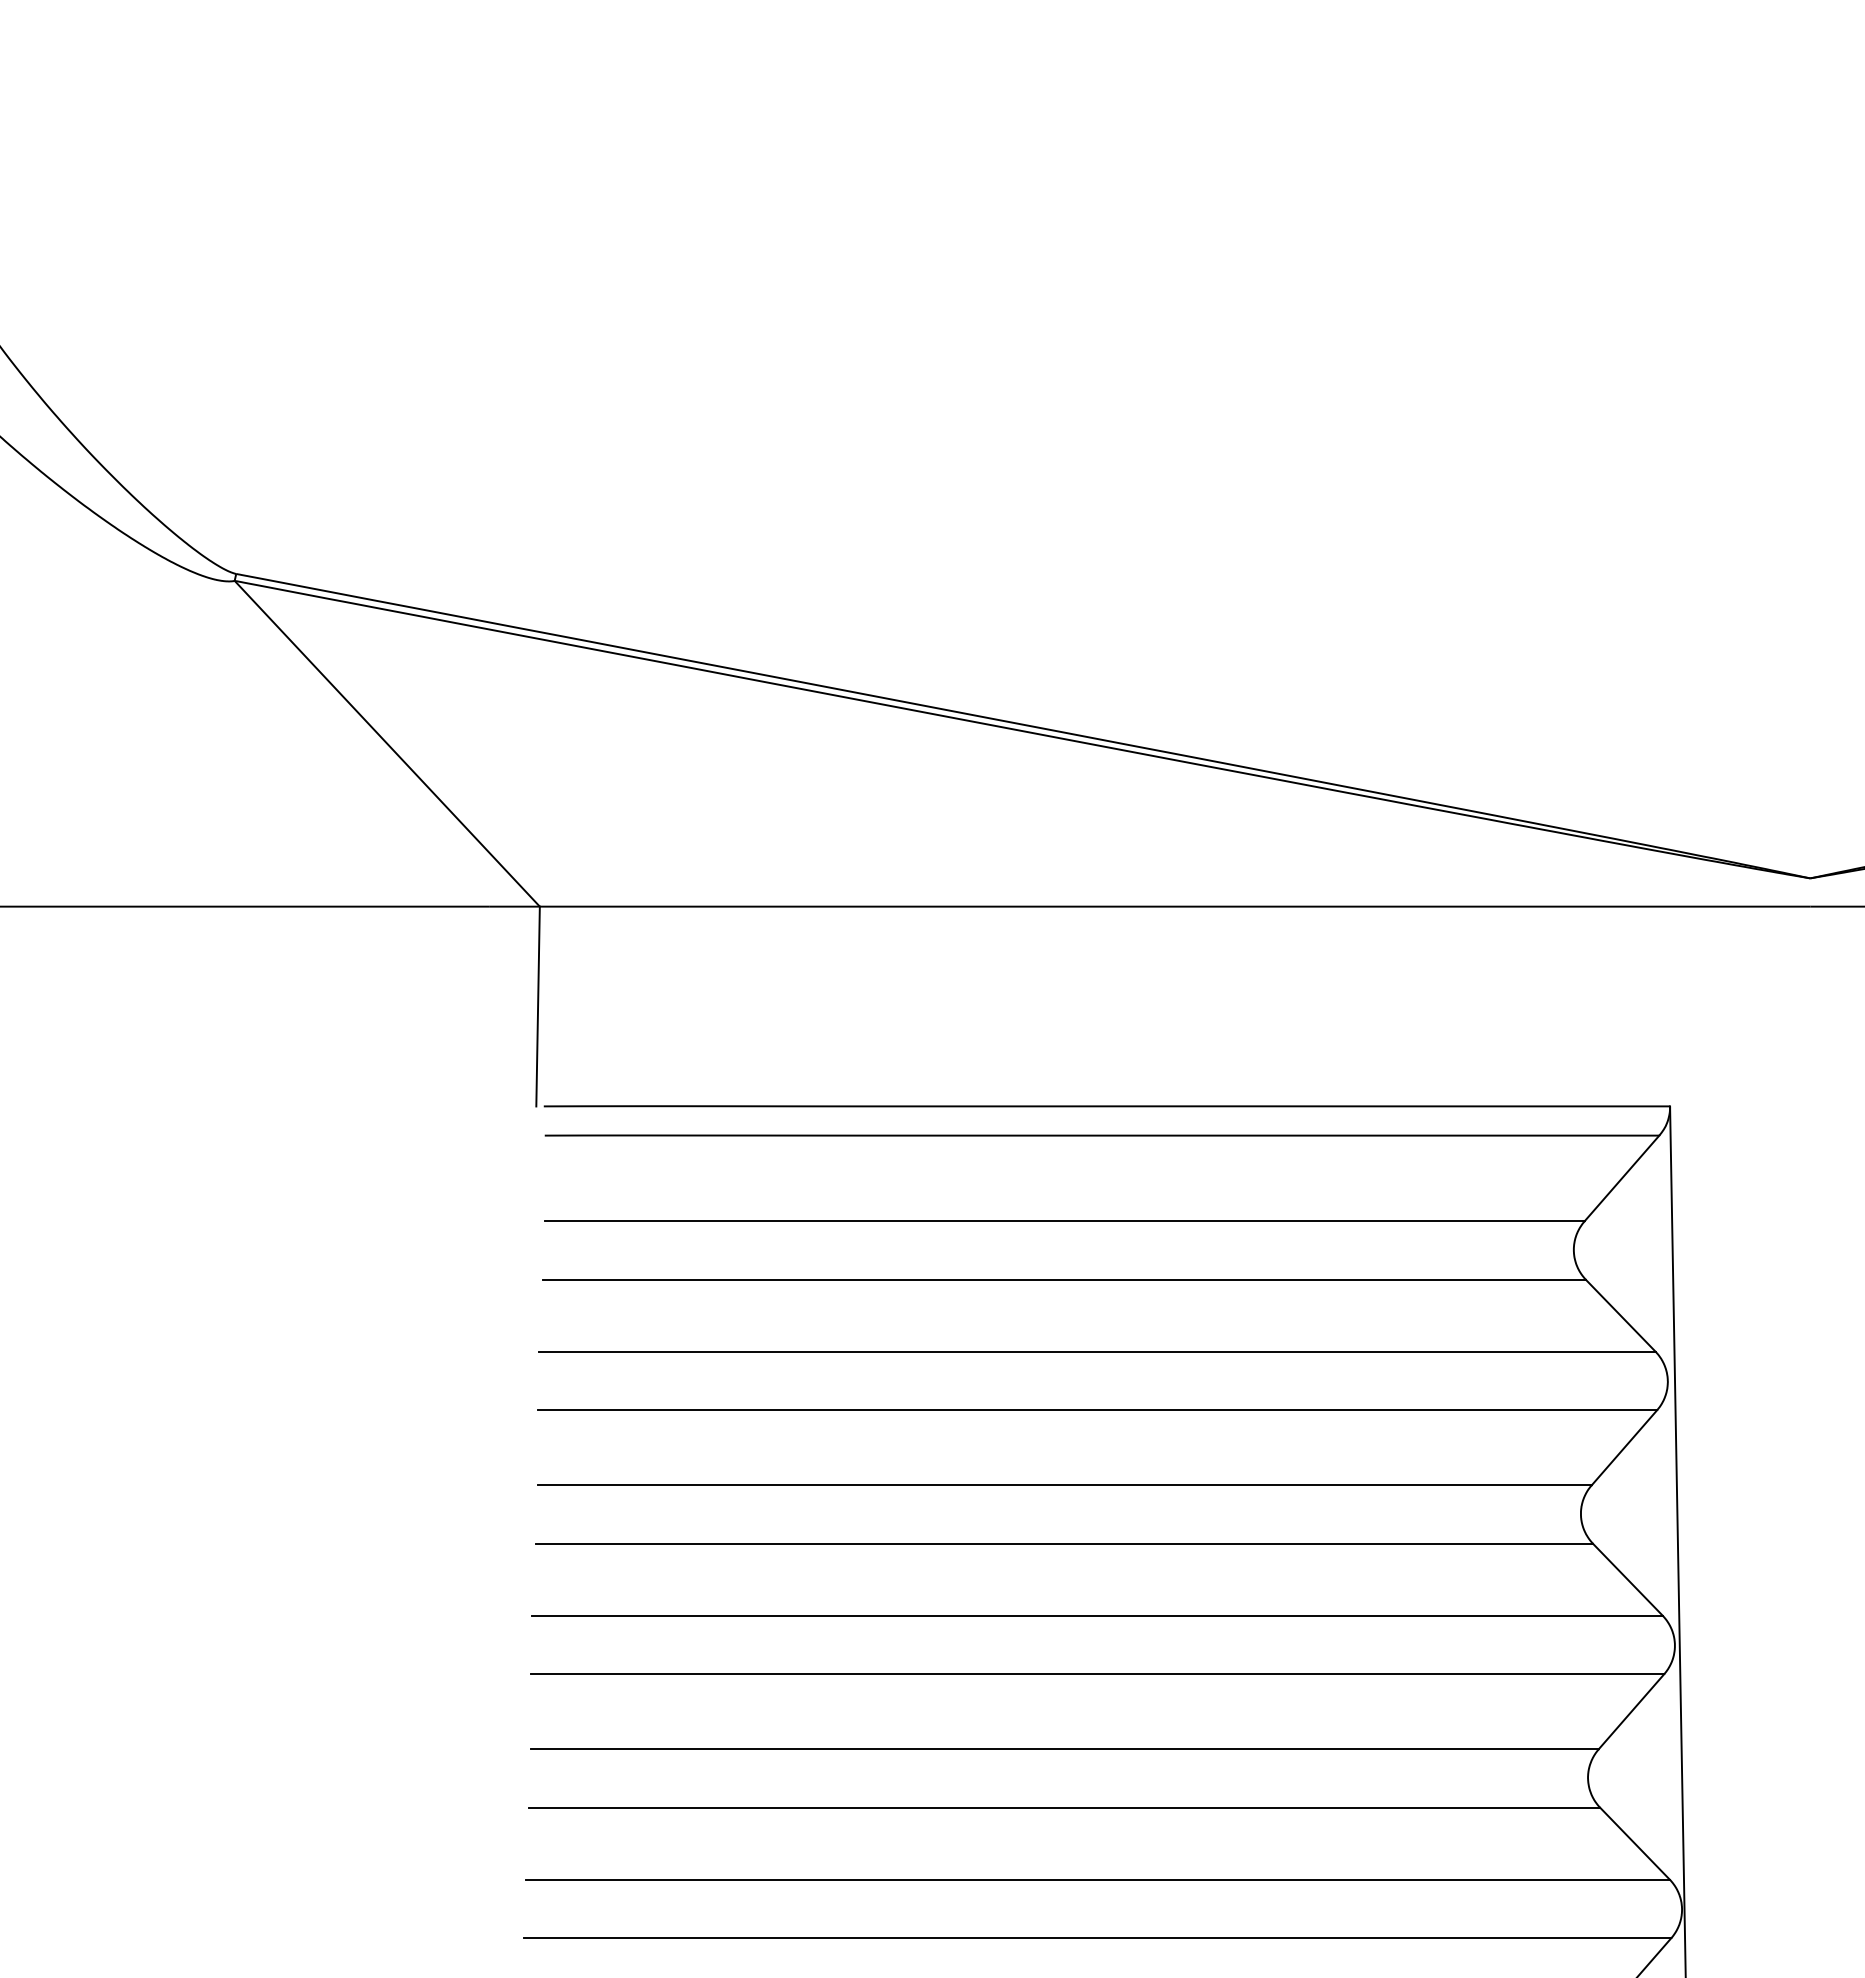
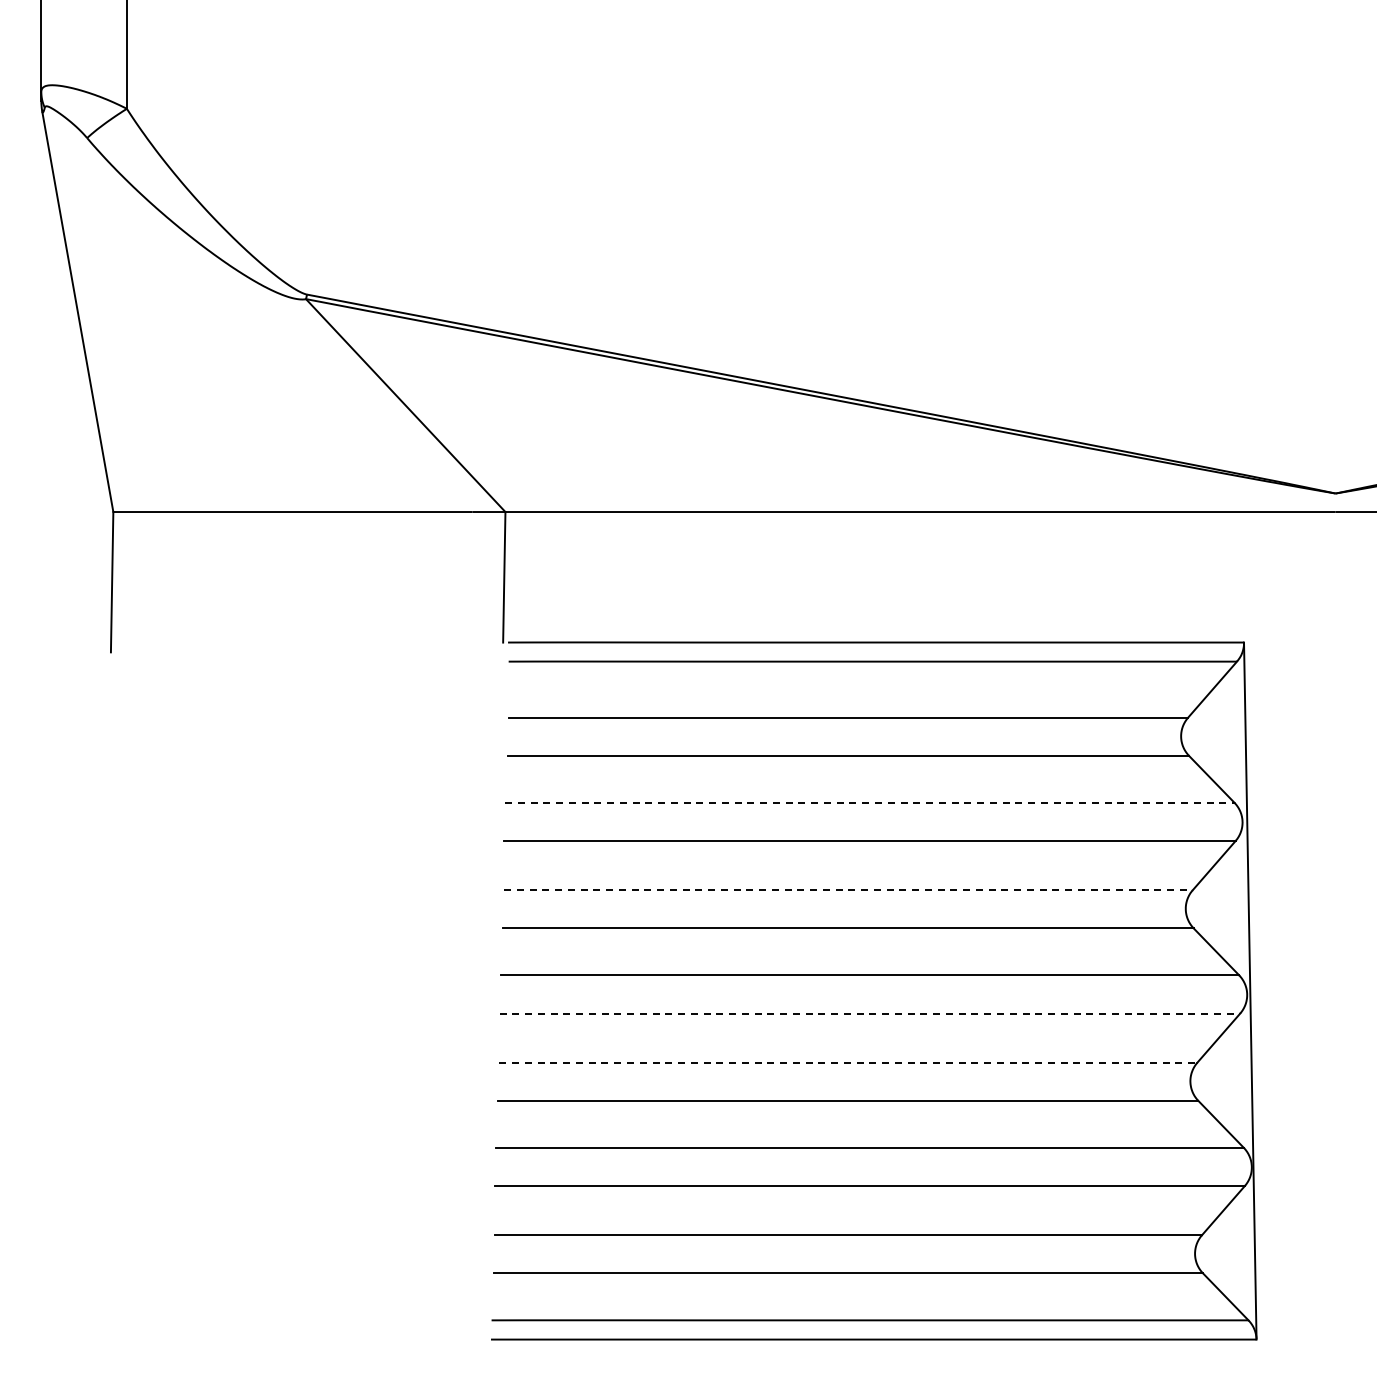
line: (1096, 1351) -> (869, 802), solid -> dashed
line: (1064, 1485) -> (848, 890), solid -> dashed
line: (1098, 1674) -> (870, 1013), solid -> dashed
line: (1064, 1749) -> (848, 1062), solid -> dashed

